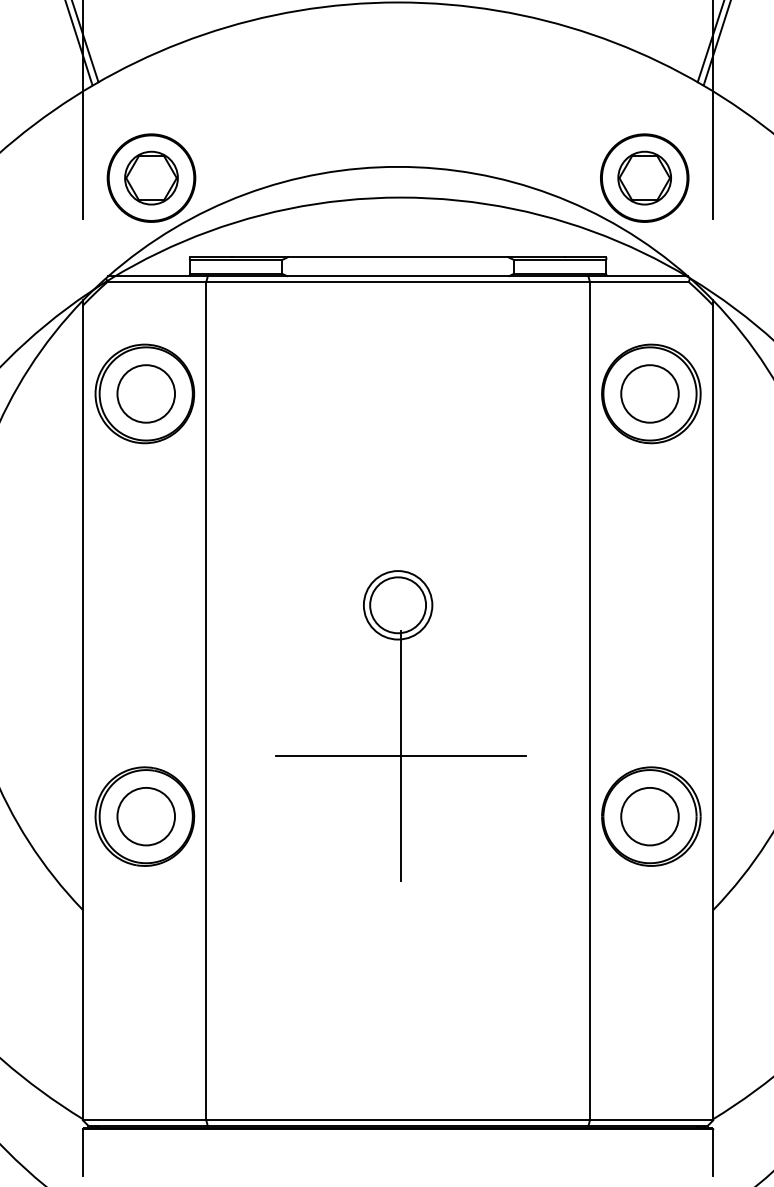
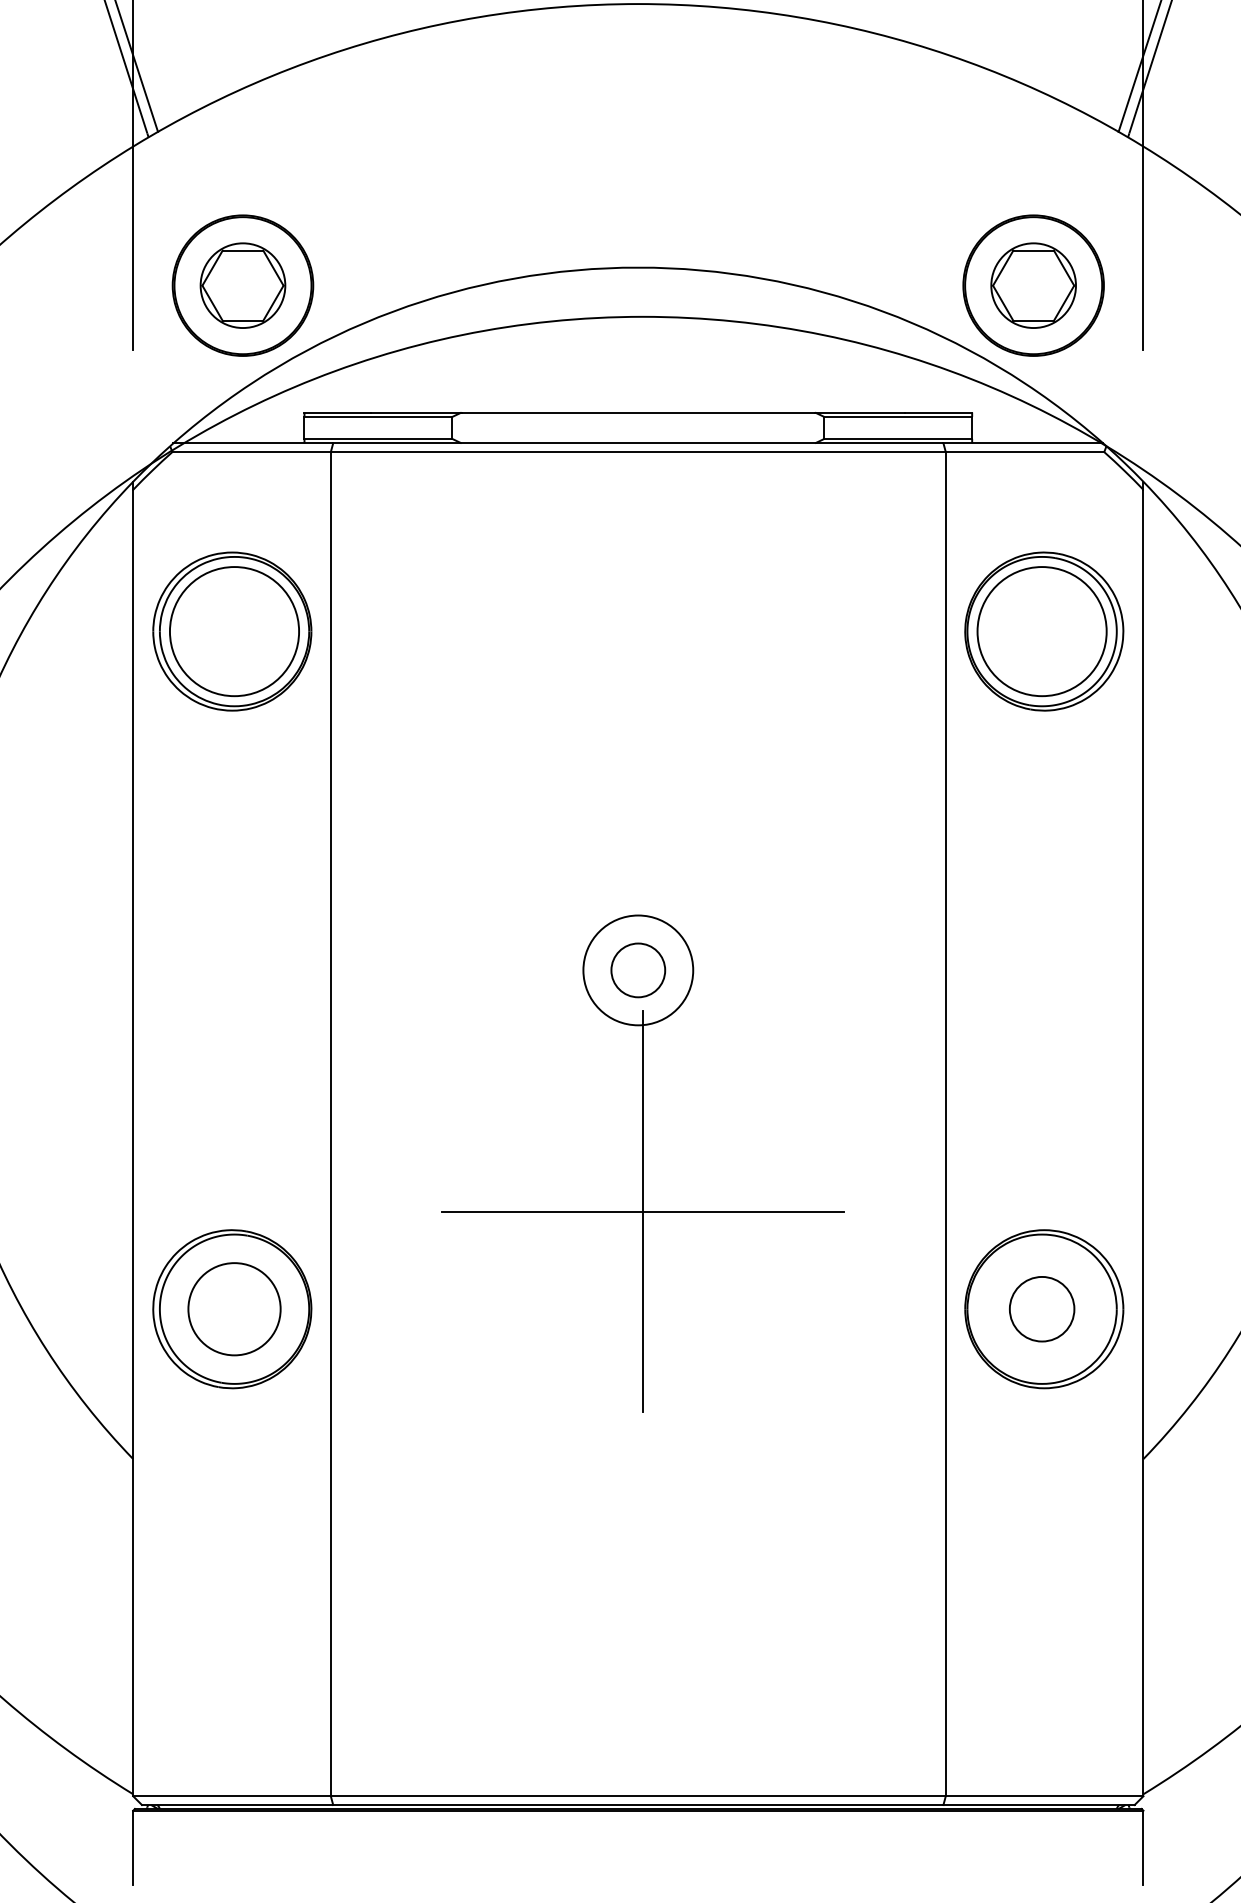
circle: (146, 393) -> (234, 630), size x1.4
circle: (649, 393) -> (1041, 630), size x1.4
circle: (398, 605) -> (638, 970), size x0.6
circle: (649, 816) -> (1041, 1308), size x0.7

